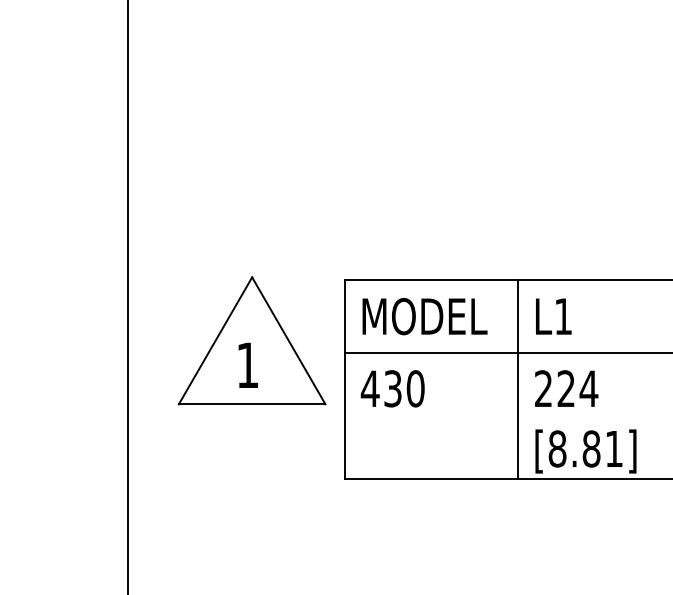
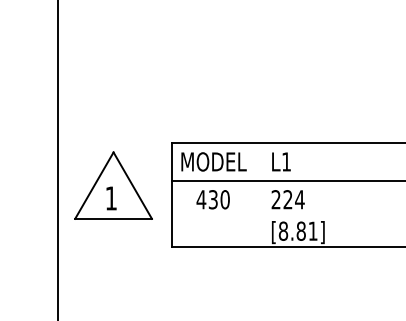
part: (252, 340) -> (113, 185), moved
line: (517, 380) -> (262, 195), removed
text: (391, 388) -> (212, 199), moved

